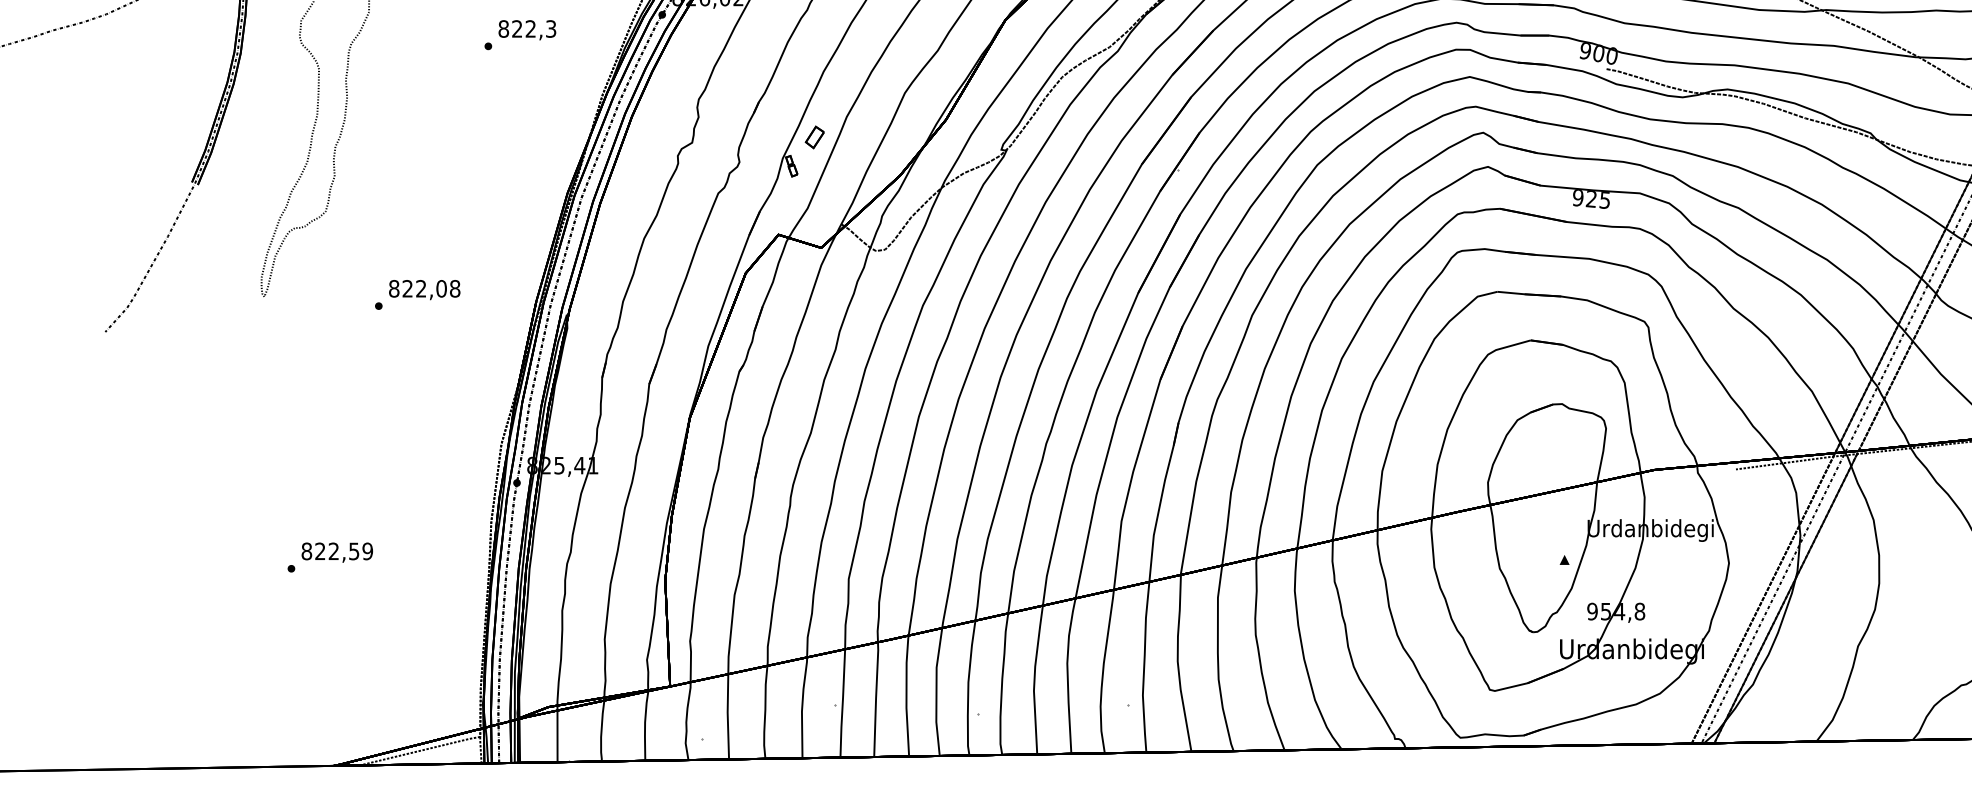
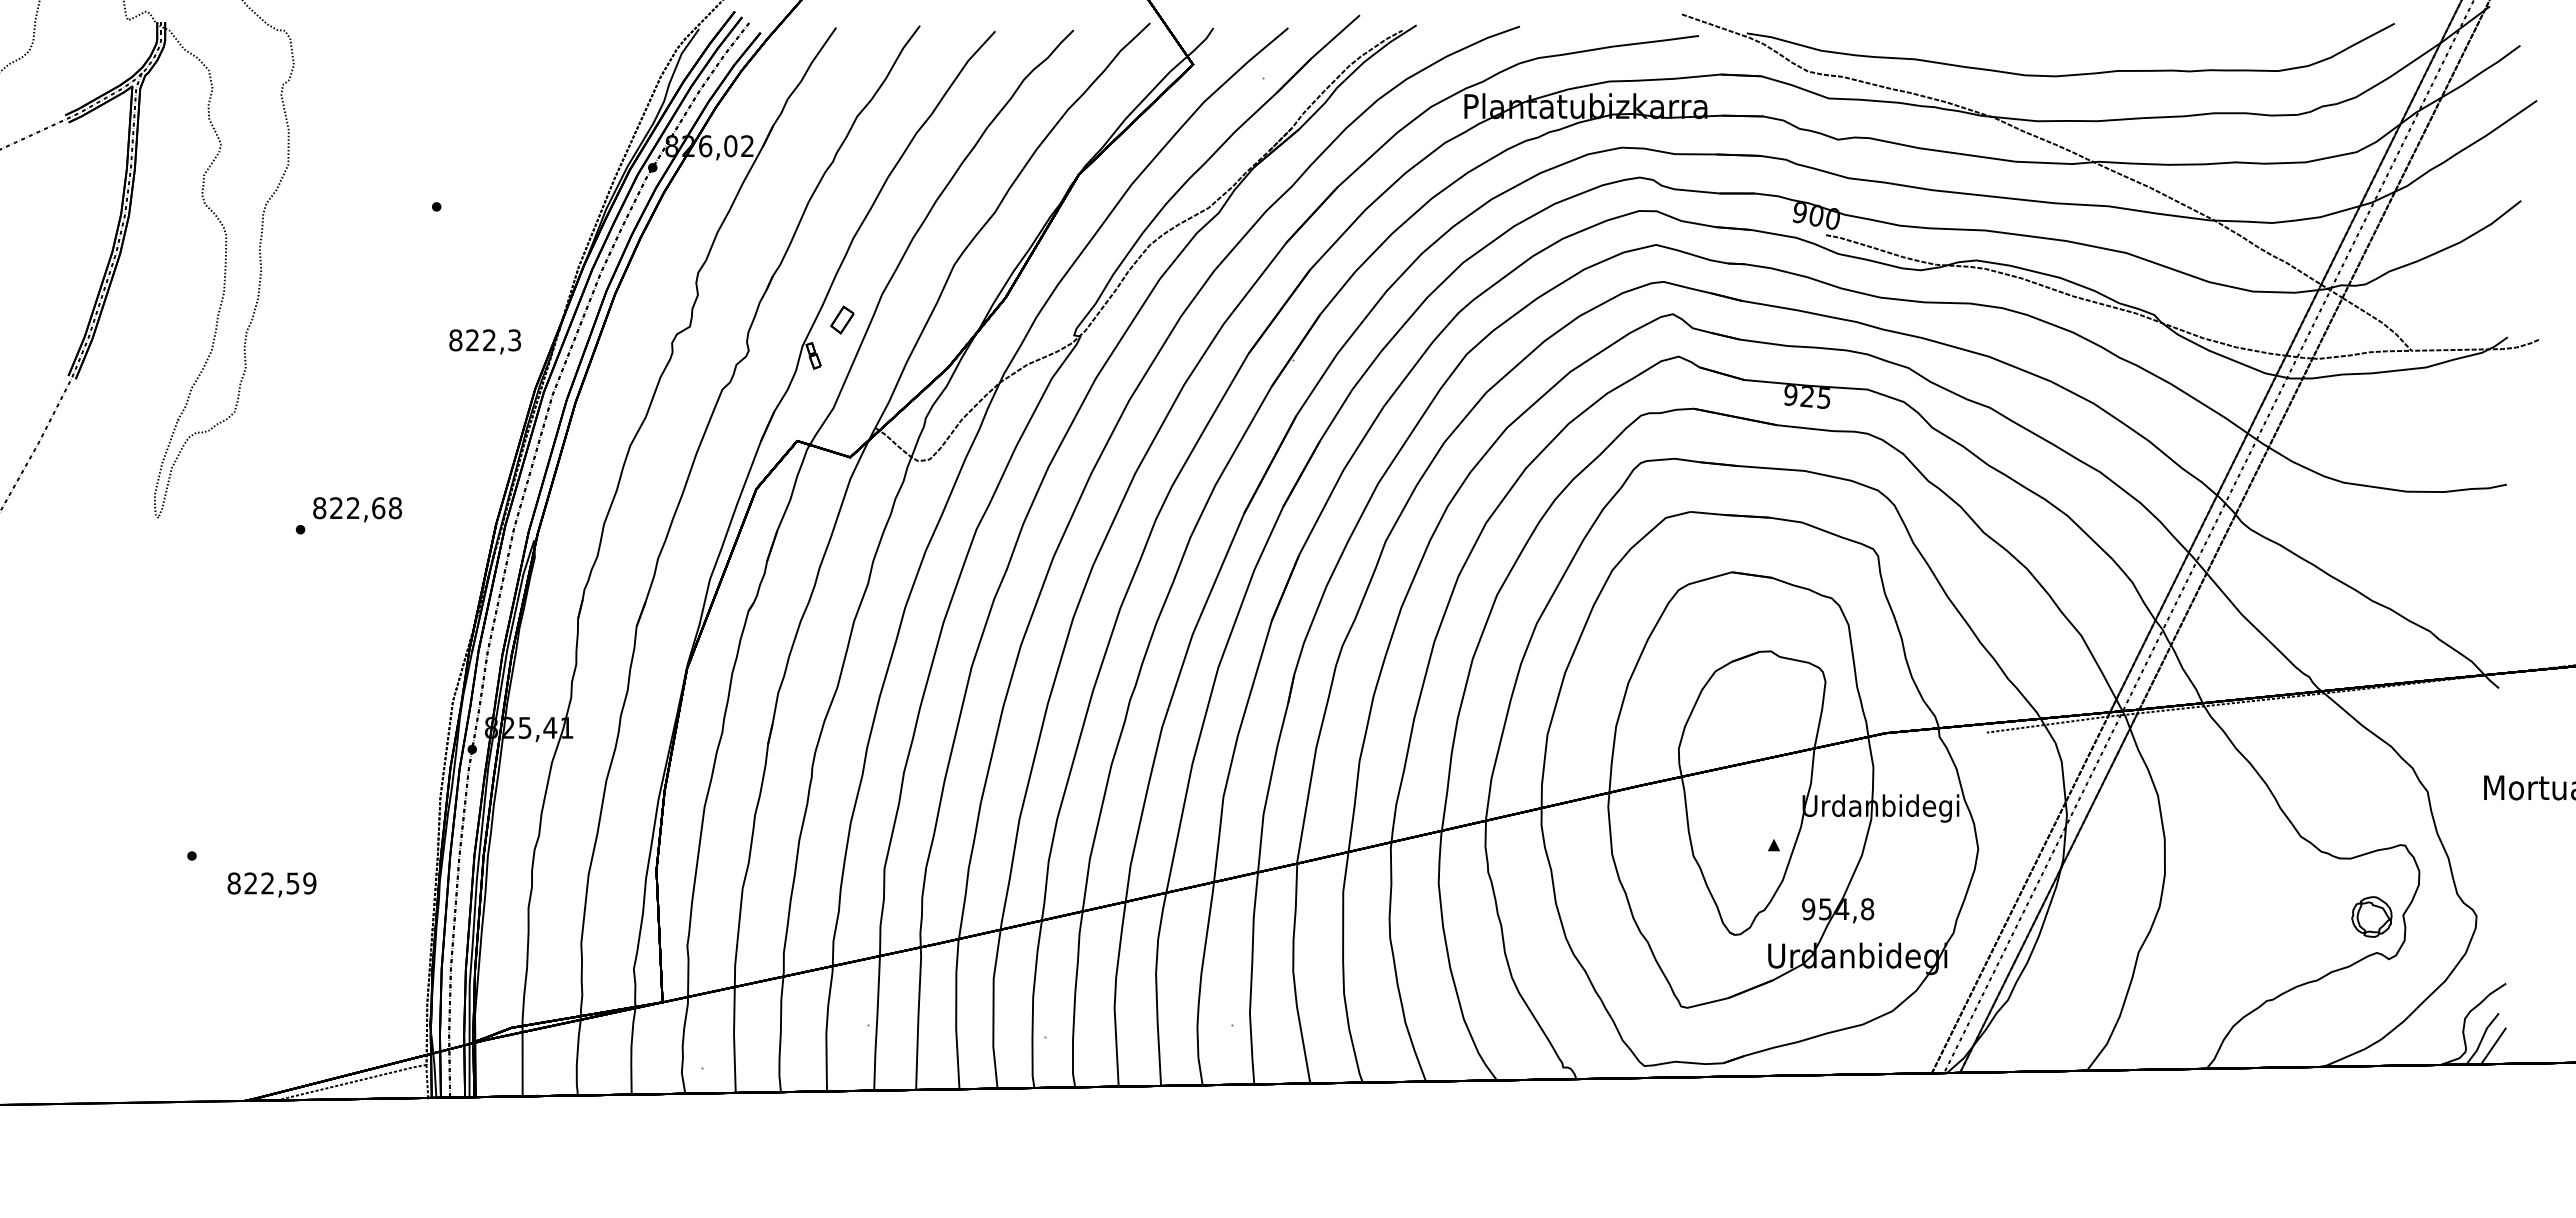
text: (526, 29) -> (484, 341), moved
text: (441, 288) -> (378, 507), 822,08 -> 822,68
text: (336, 552) -> (271, 884), moved

